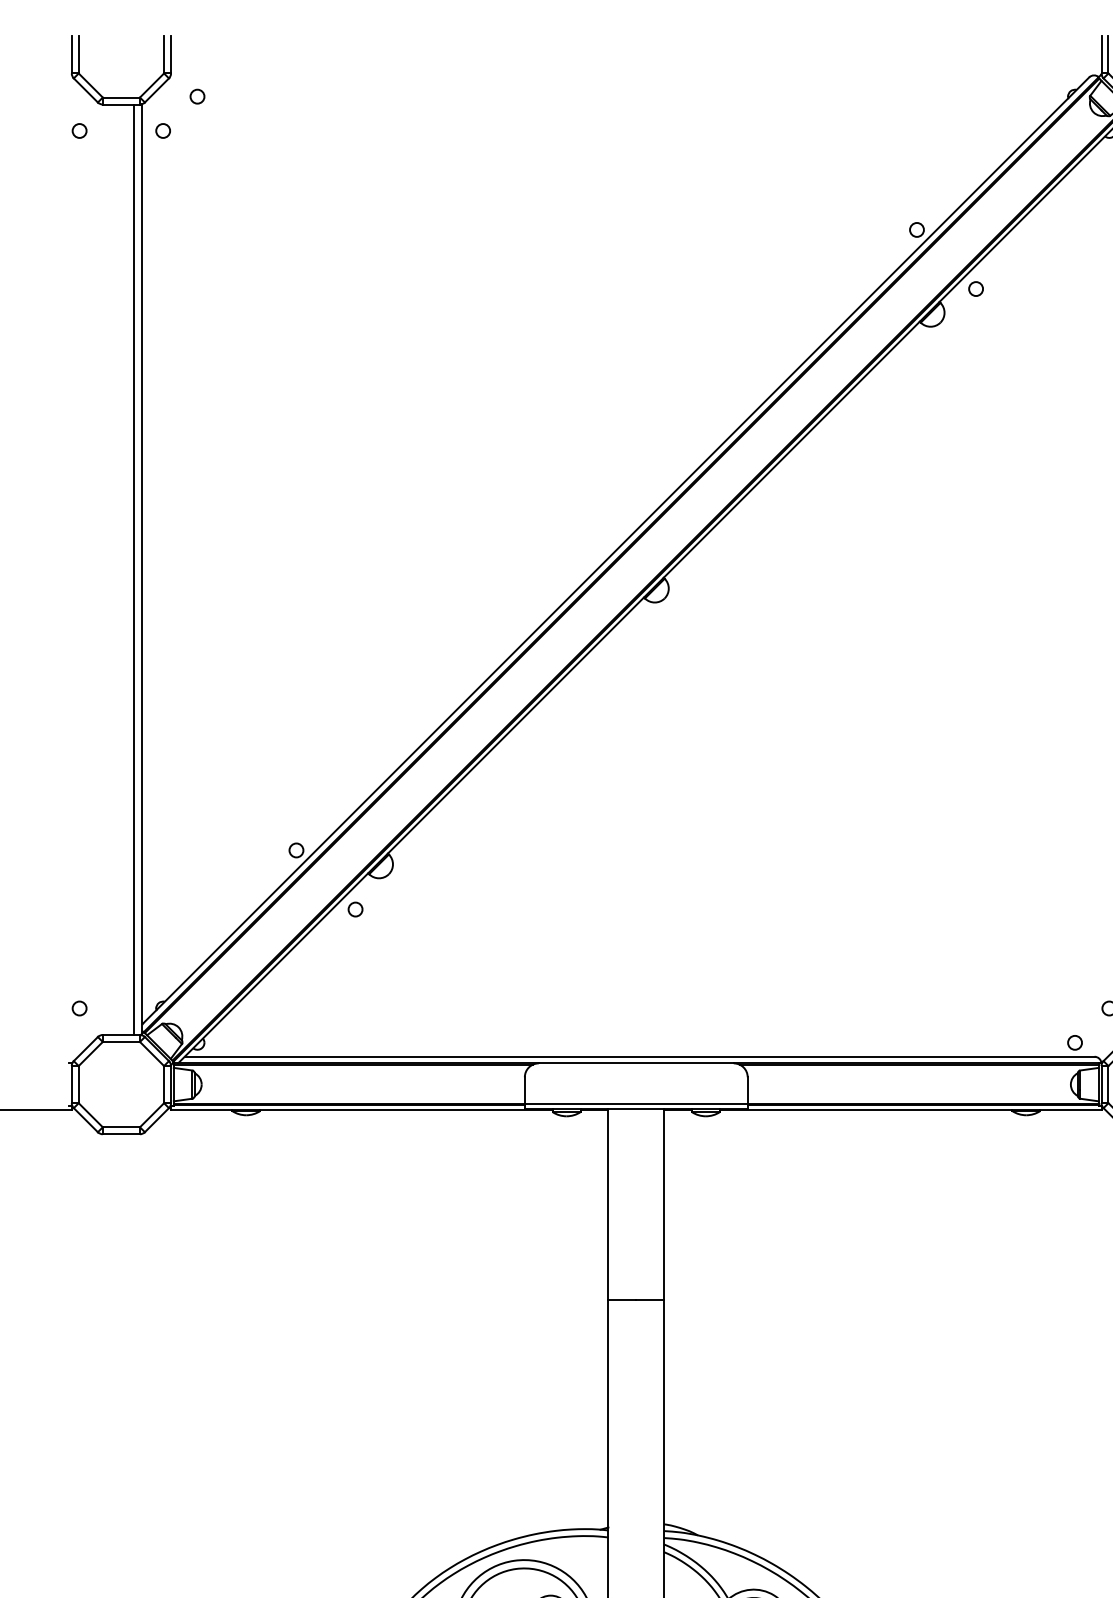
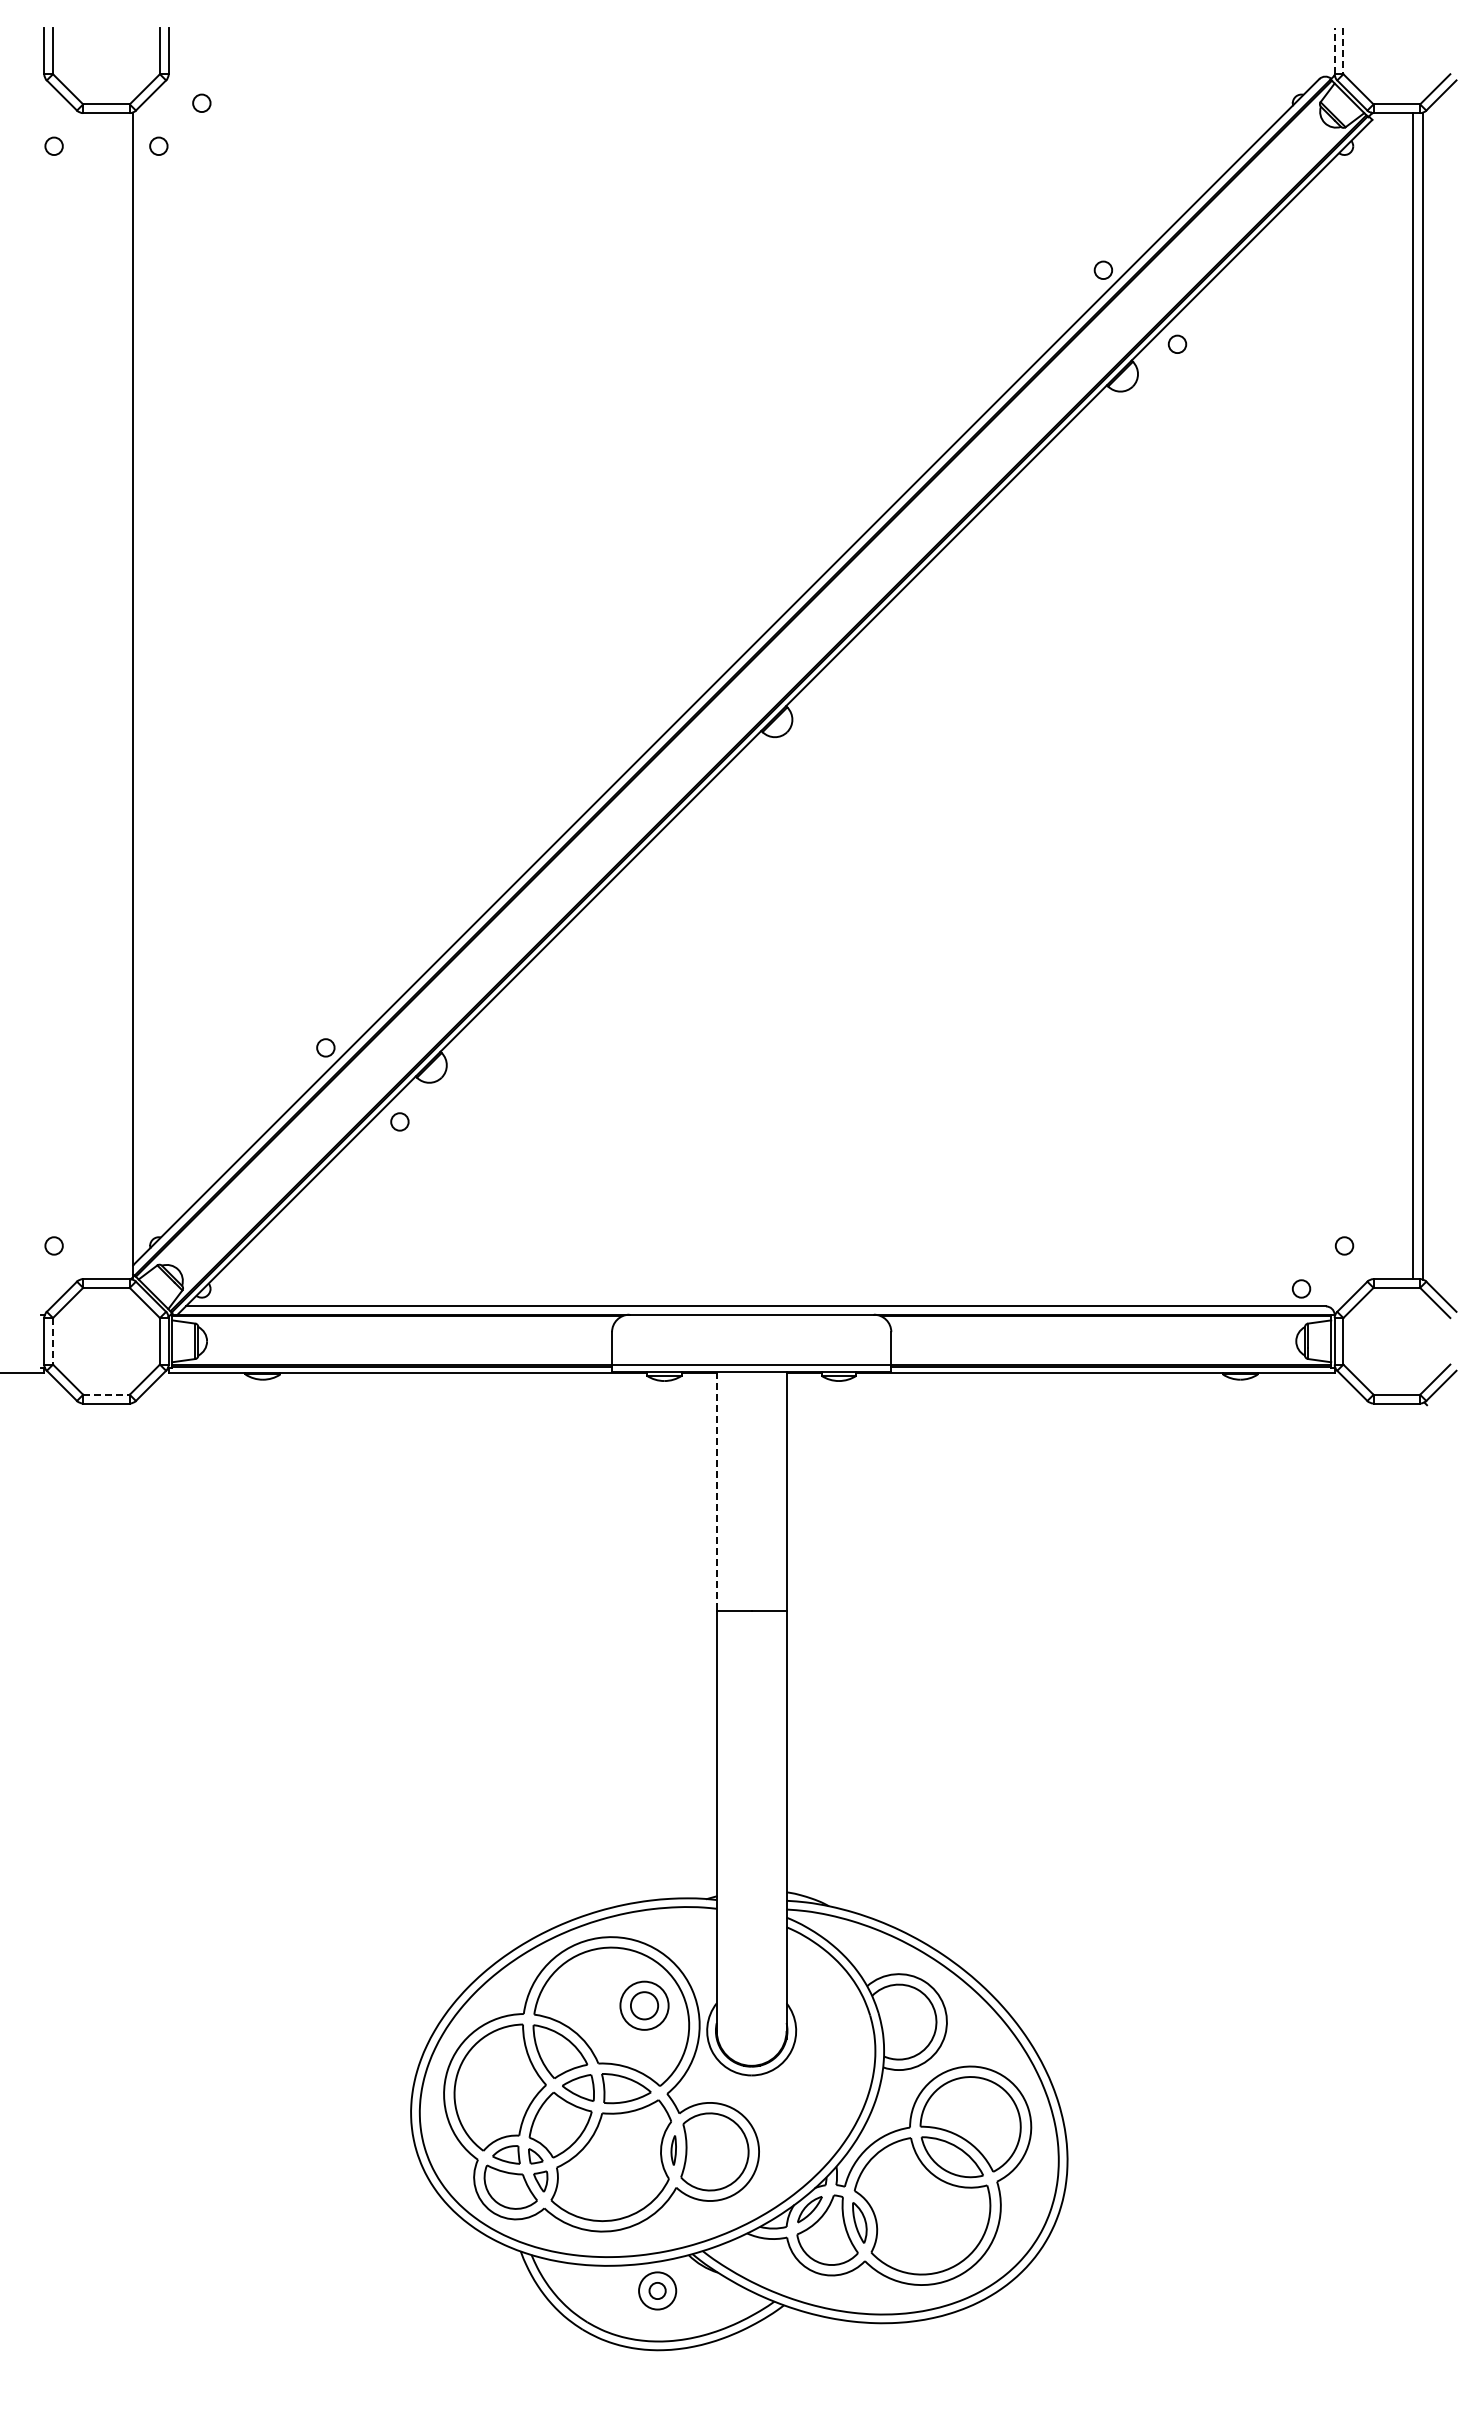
line: (1101, 54) -> (1334, 50), solid -> dashed
line: (1108, 55) -> (1343, 51), solid -> dashed
line: (134, 570) -> (122, 696), removed
line: (79, 1084) -> (53, 1341), solid -> dashed
line: (121, 1127) -> (106, 1394), solid -> dashed
line: (608, 1204) -> (716, 1491), solid -> dashed

